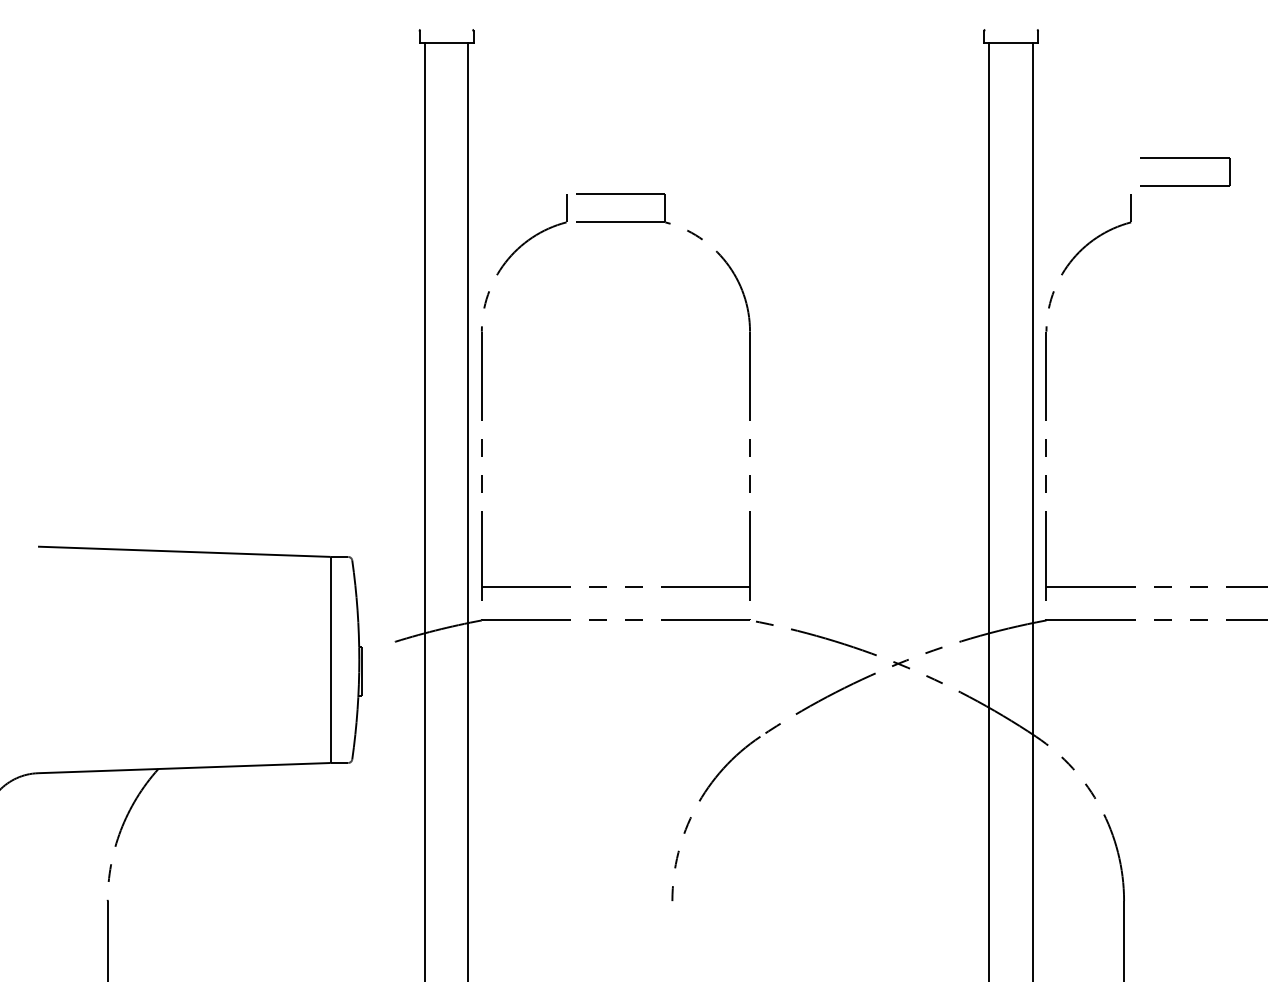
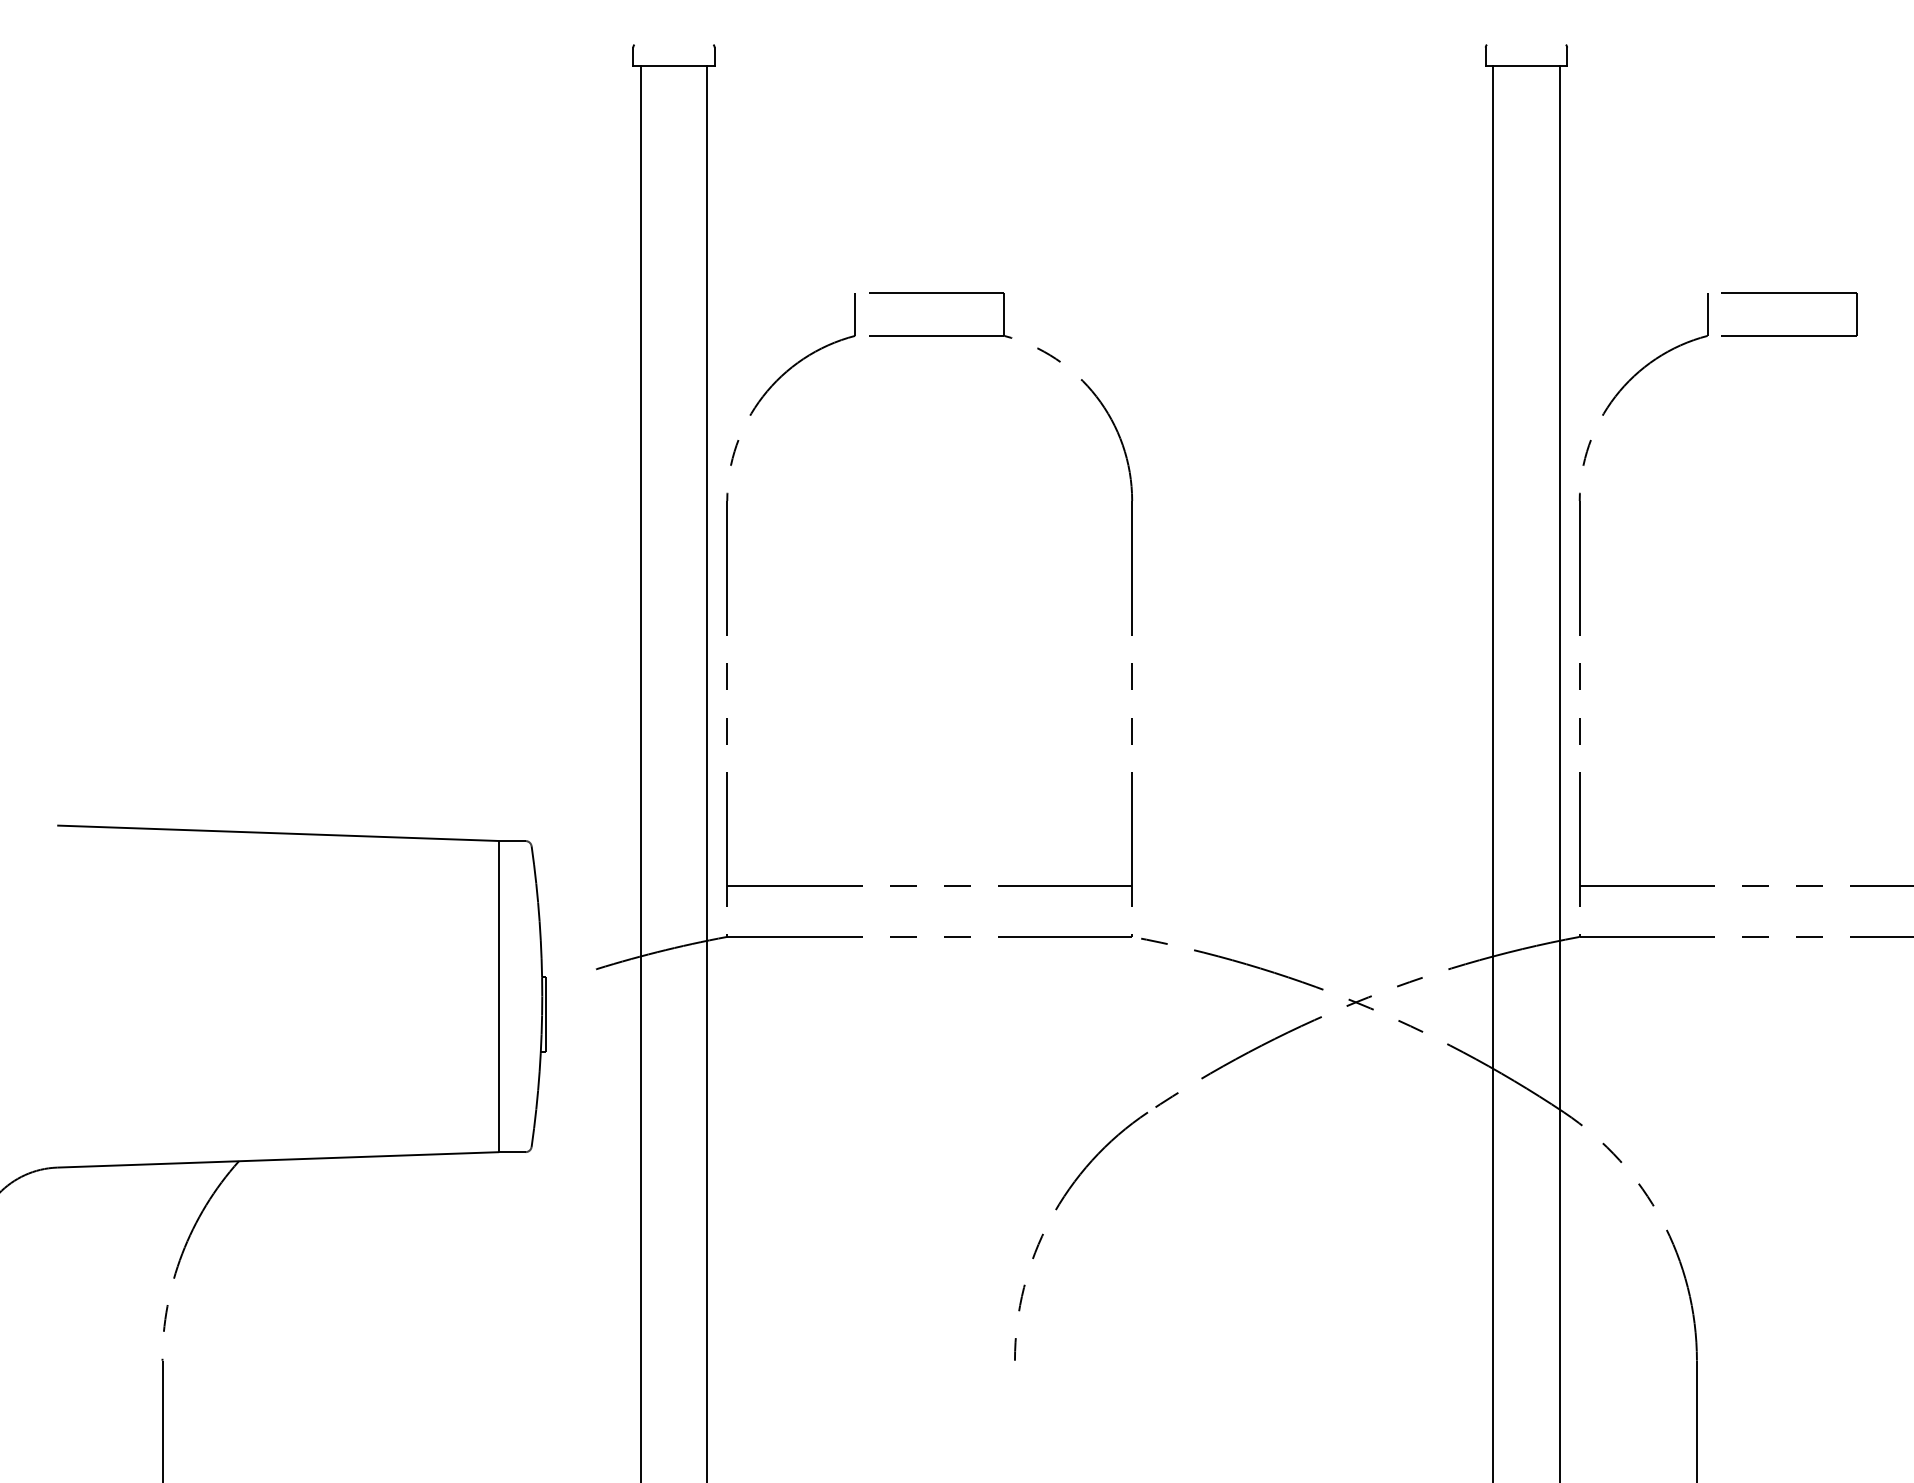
part: (1185, 158) -> (1789, 293), moved

